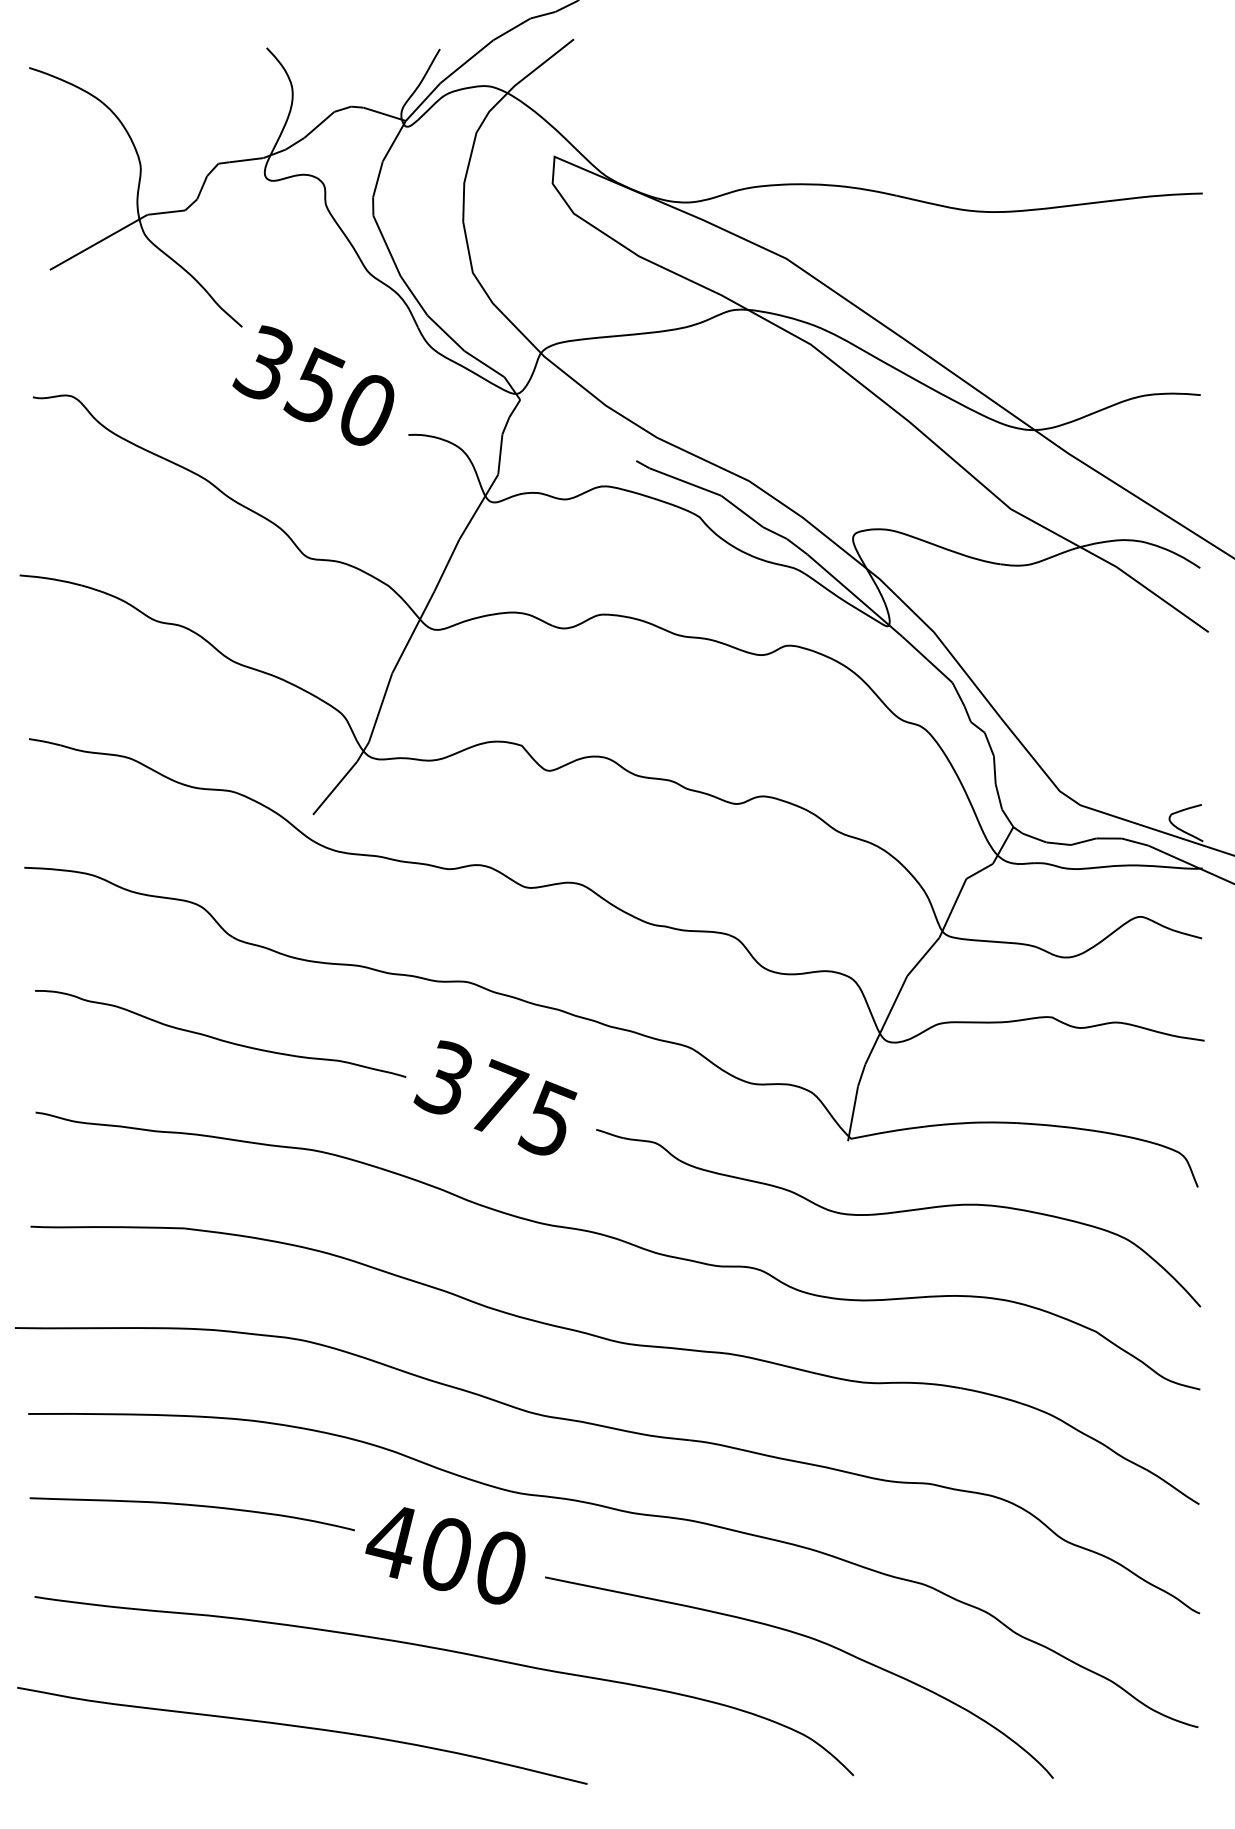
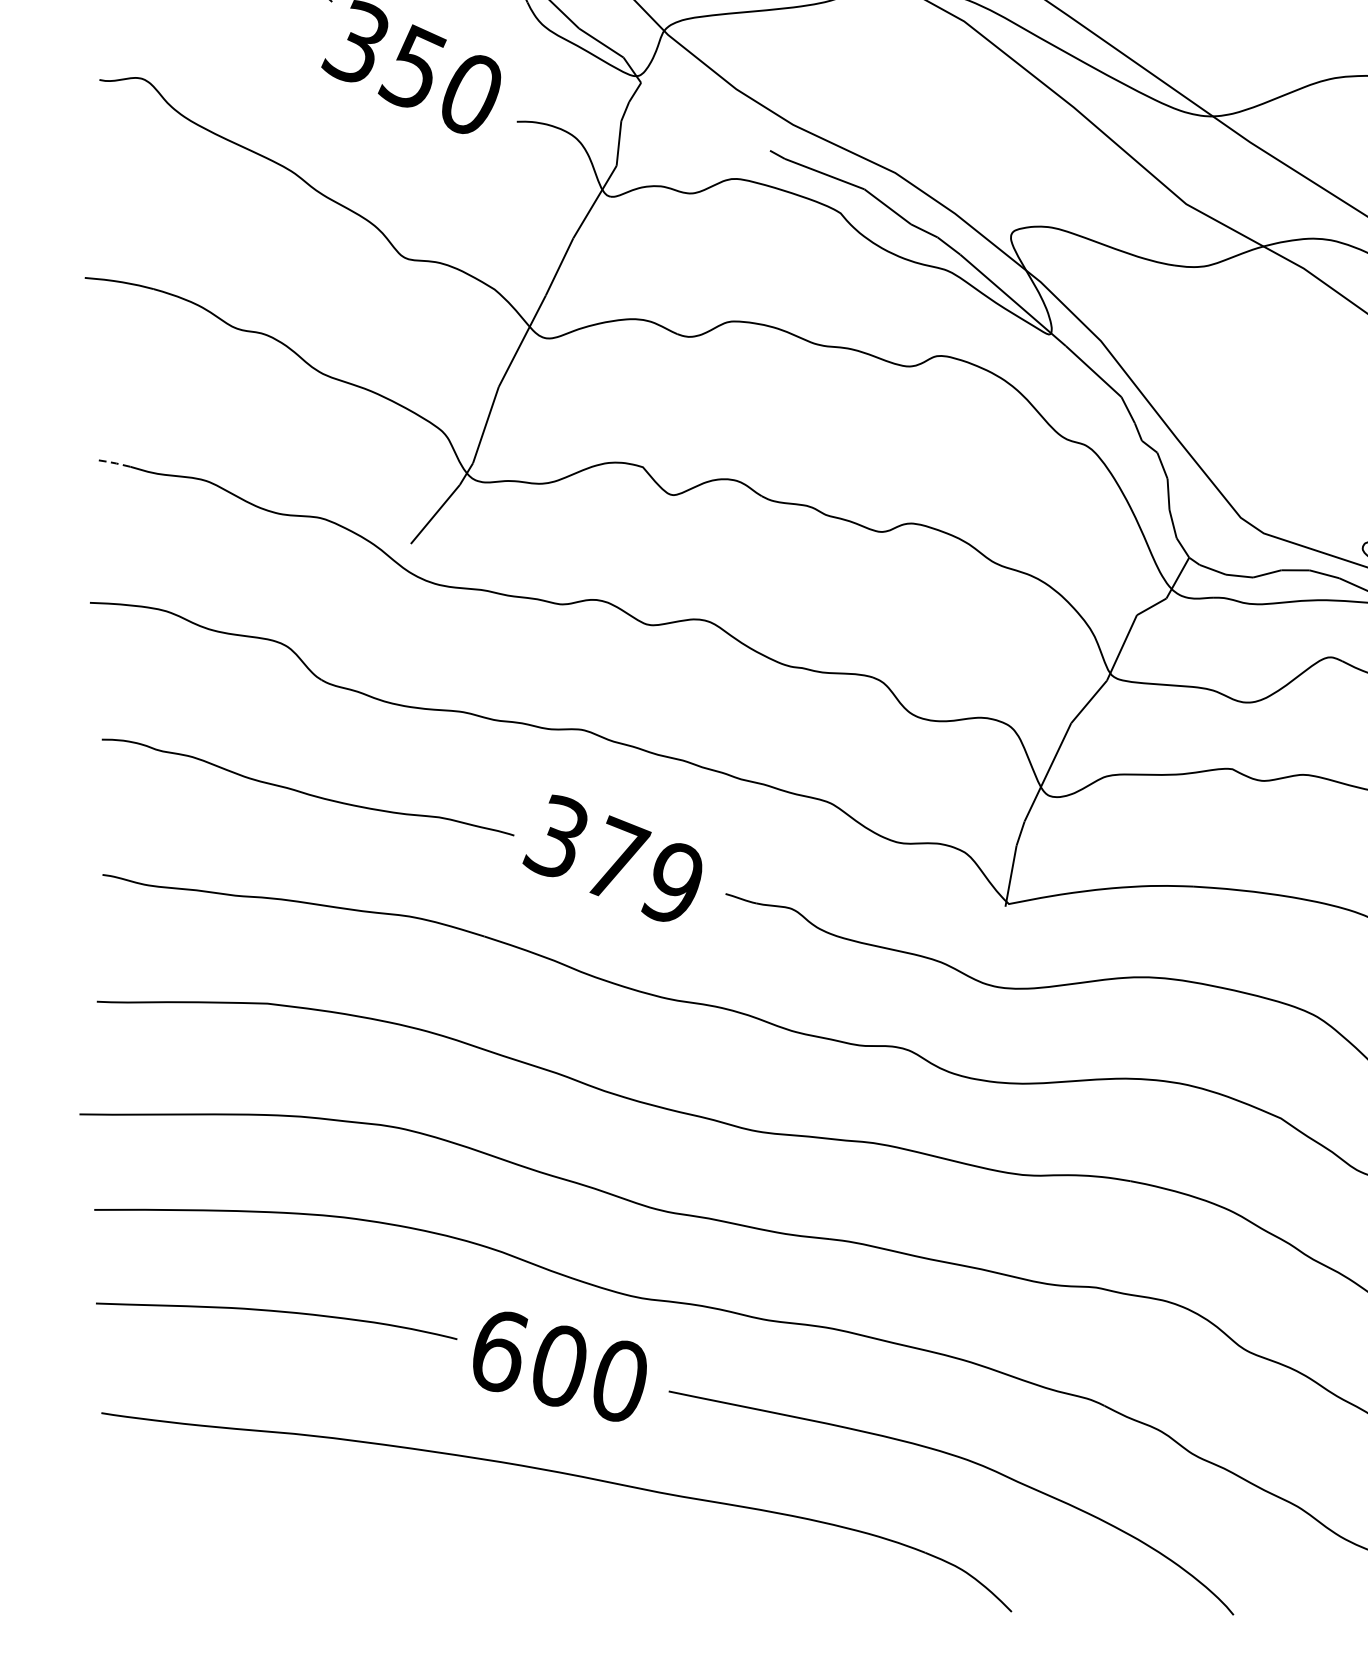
line: (44, 741) -> (112, 462), solid -> dashed
text: (547, 1117) -> (671, 880), 375 -> 379
text: (391, 1541) -> (498, 1351), 400 -> 600
curve: (303, 1728) -> (400, 1559), removed

